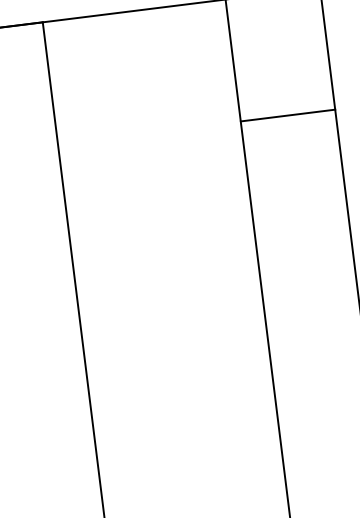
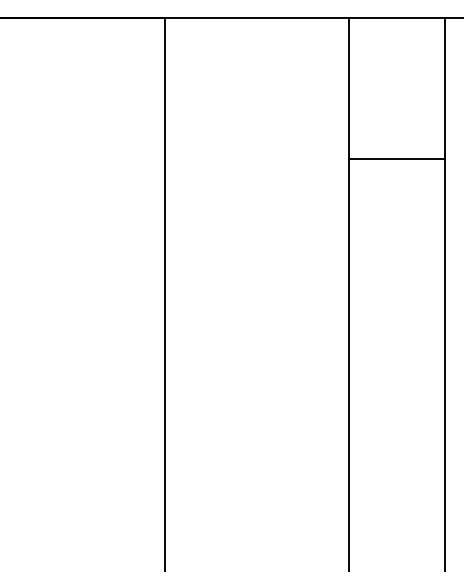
line: (287, 115) -> (396, 158), moved

